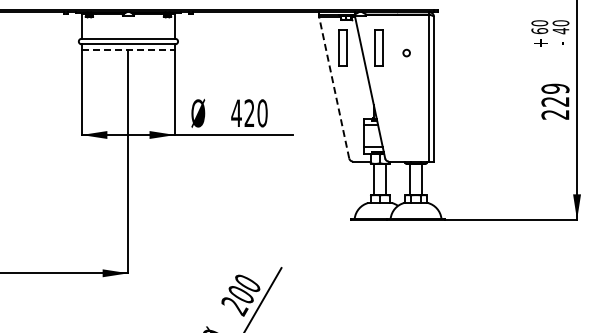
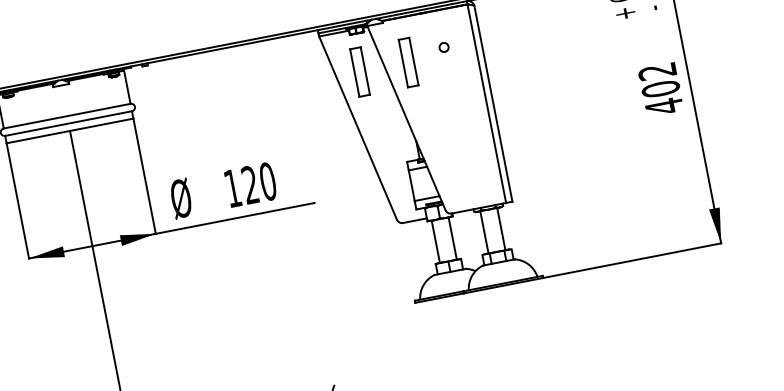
line: (128, 49) -> (70, 130), dashed -> solid
circle: (406, 52) -> (443, 46), moved
line: (334, 87) -> (358, 127), dashed -> solid
text: (555, 101) -> (660, 88), 229 -> 402
text: (236, 112) -> (232, 187), 420 -> 120

